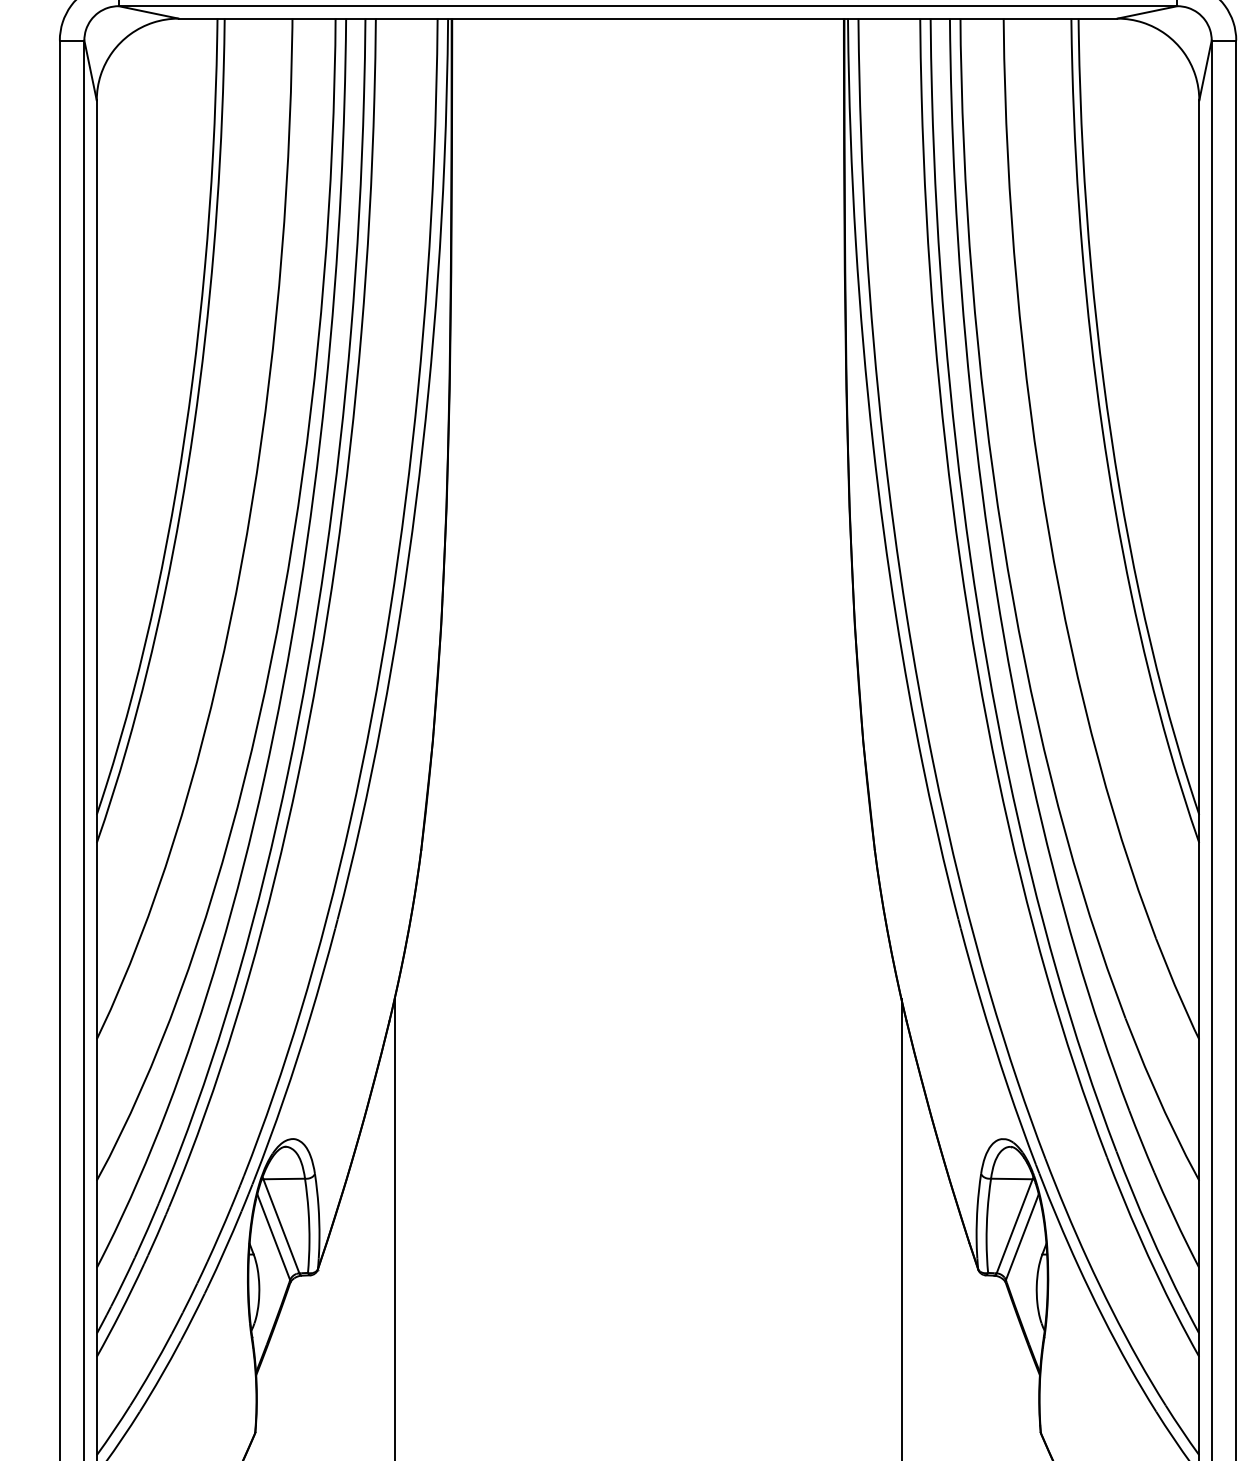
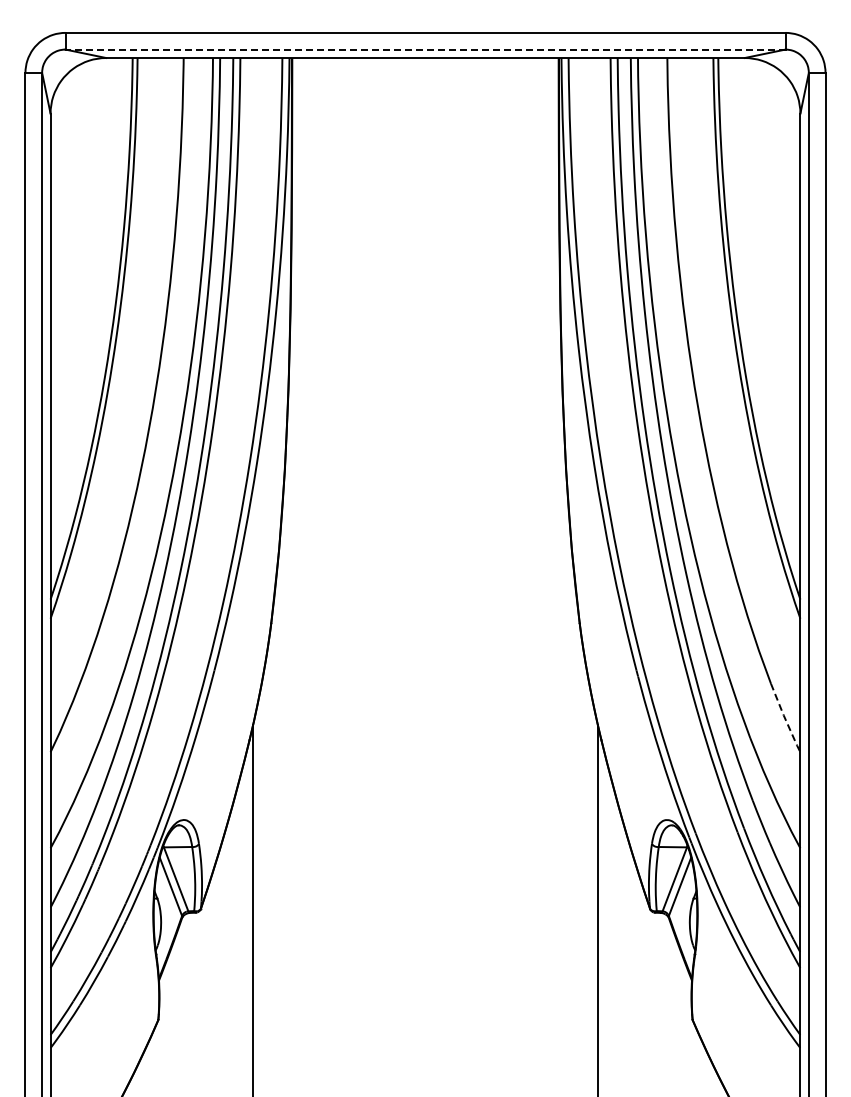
line: (648, 6) -> (425, 49), solid -> dashed
line: (1175, 989) -> (784, 718), solid -> dashed

